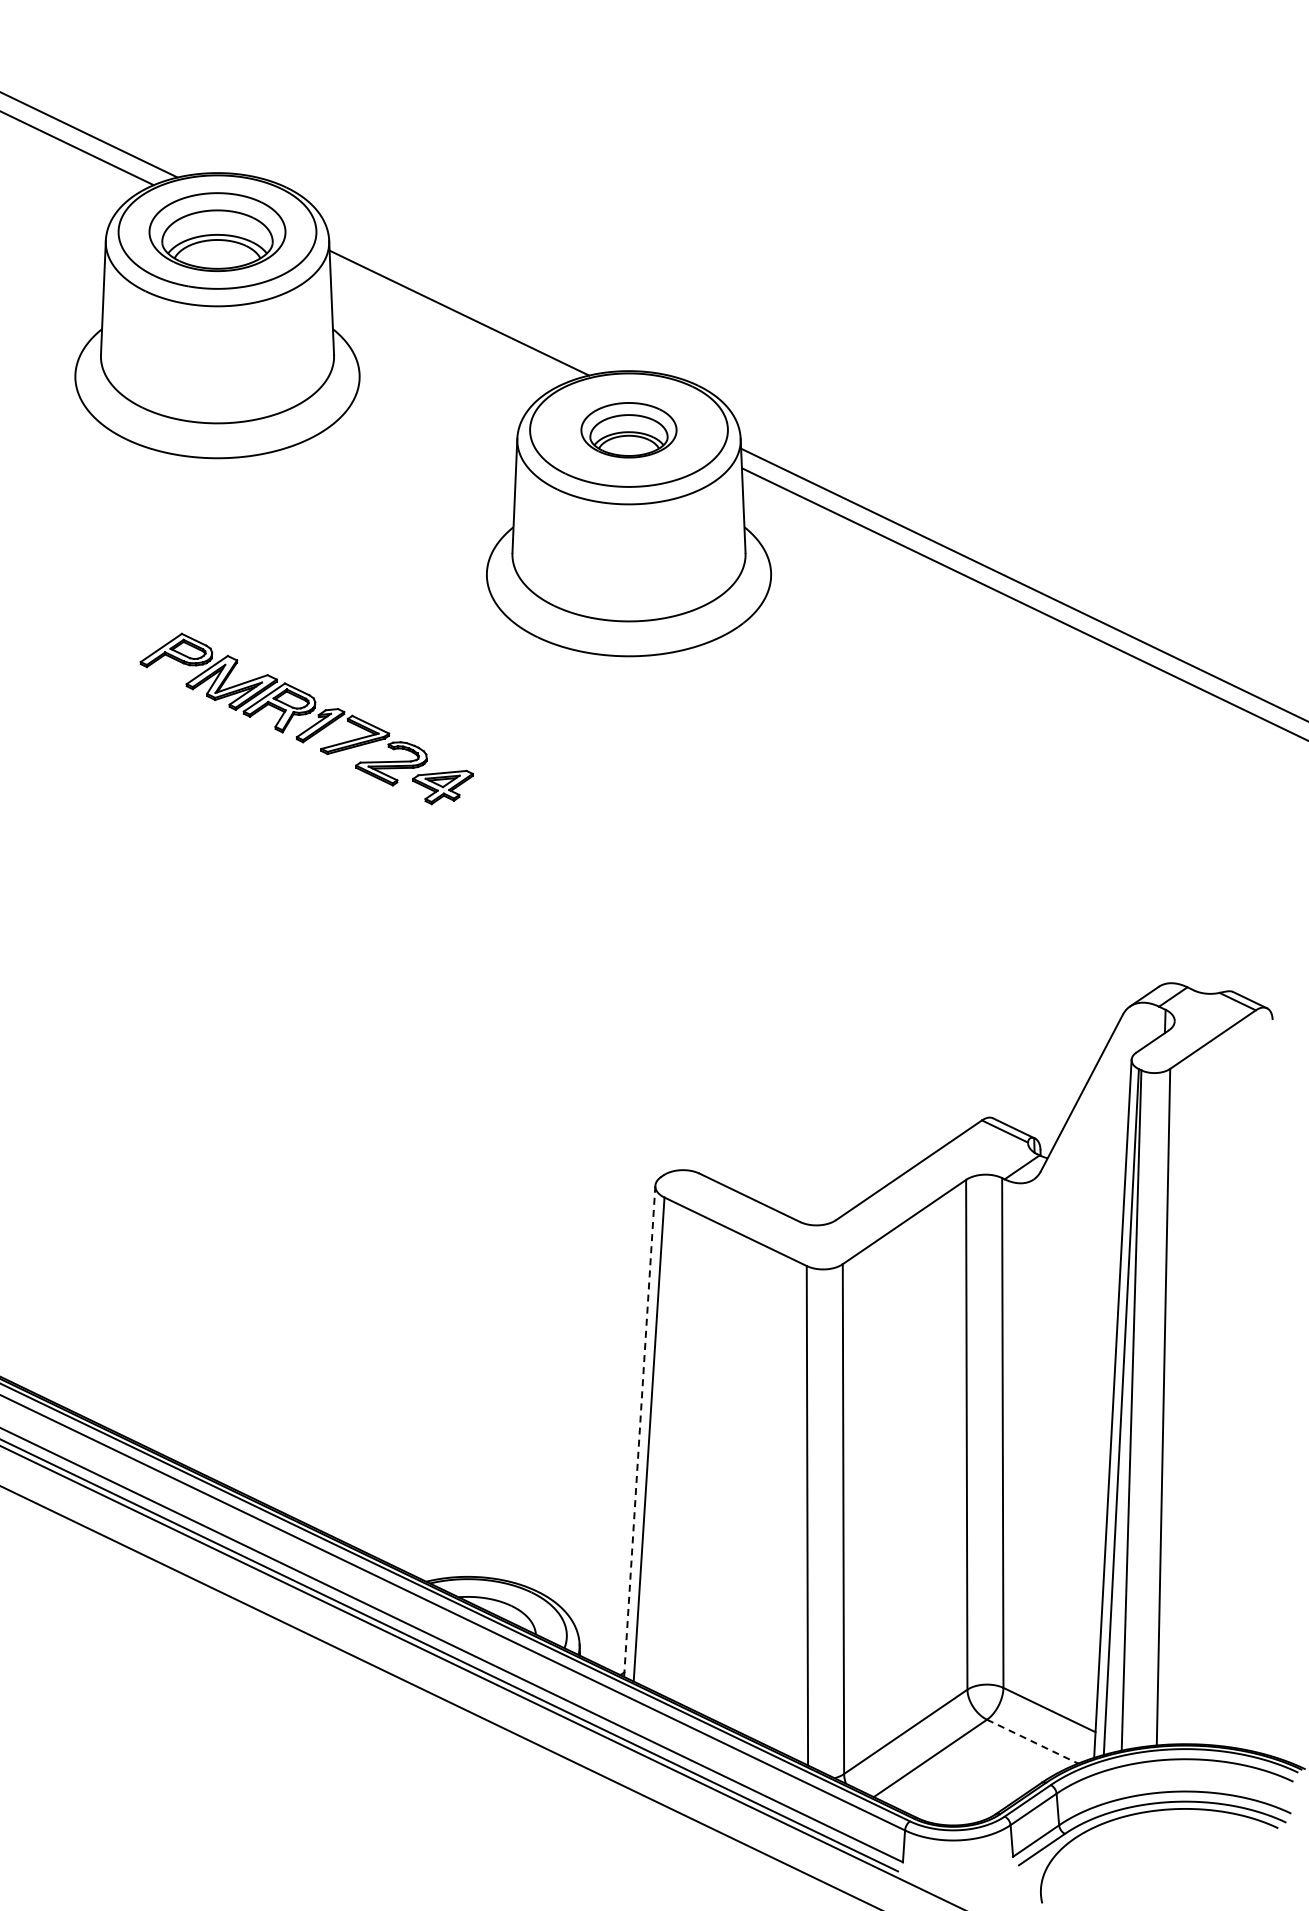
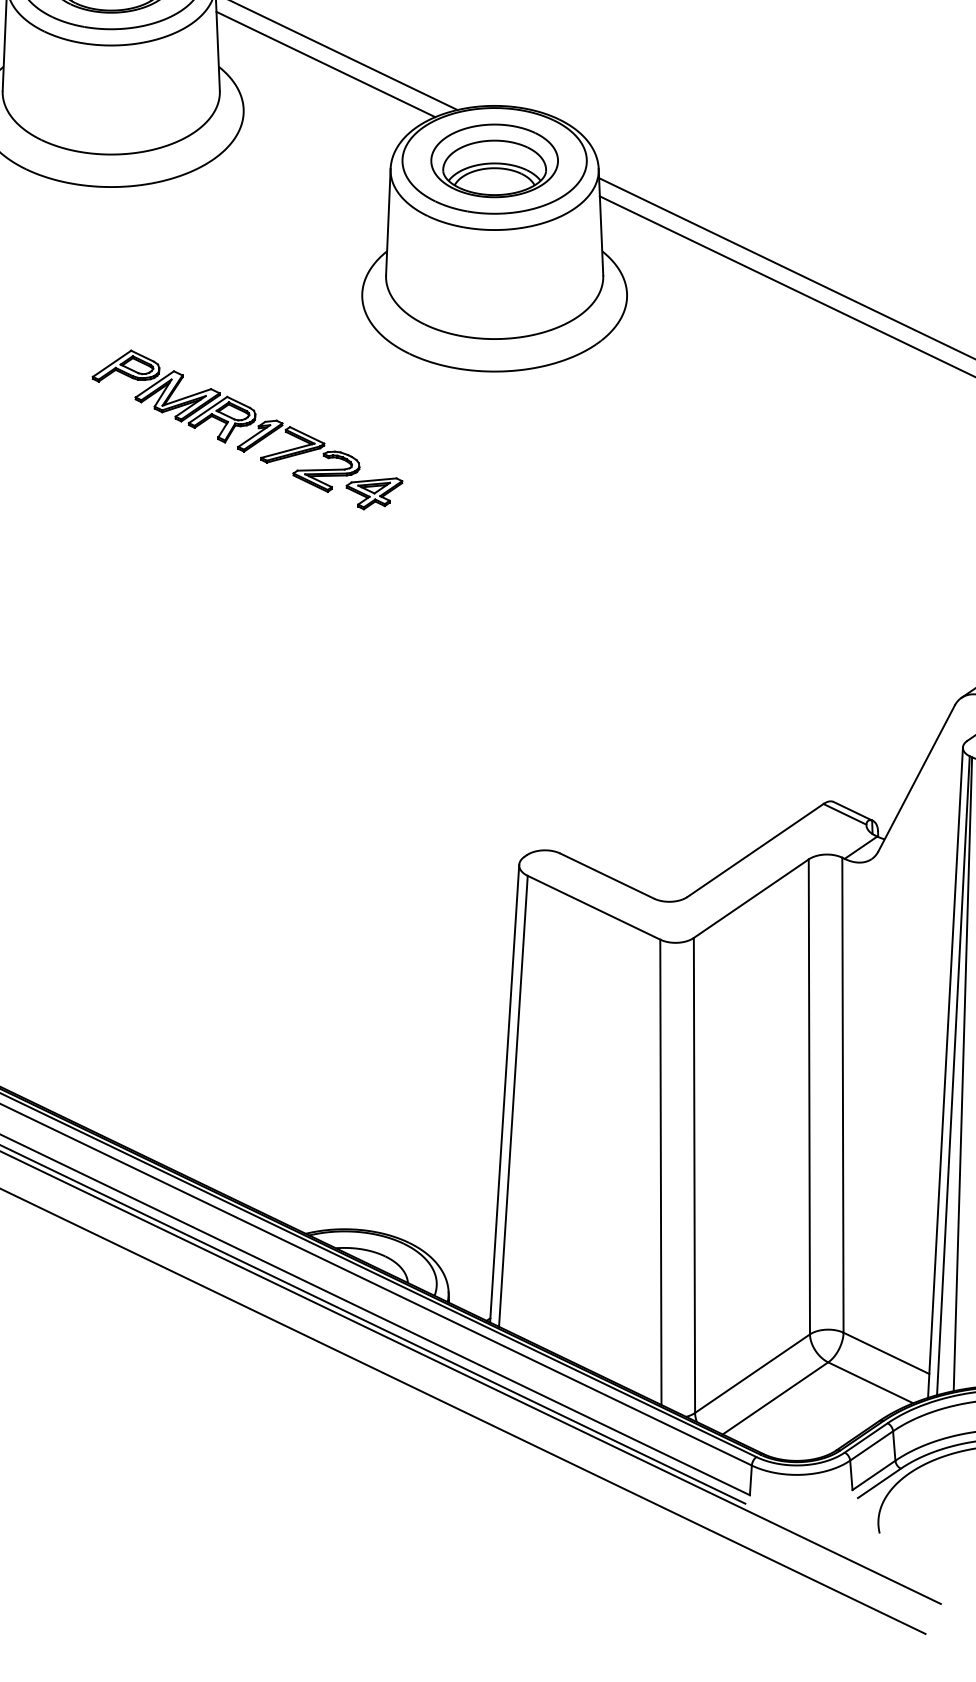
line: (447, 326) -> (325, 64), added
part: (628, 430) -> (494, 161), size x1.43
part: (306, 718) -> (247, 429), moved
line: (639, 1431) -> (504, 1093), dashed -> solid
line: (1032, 1741) -> (870, 1382), dashed -> solid

